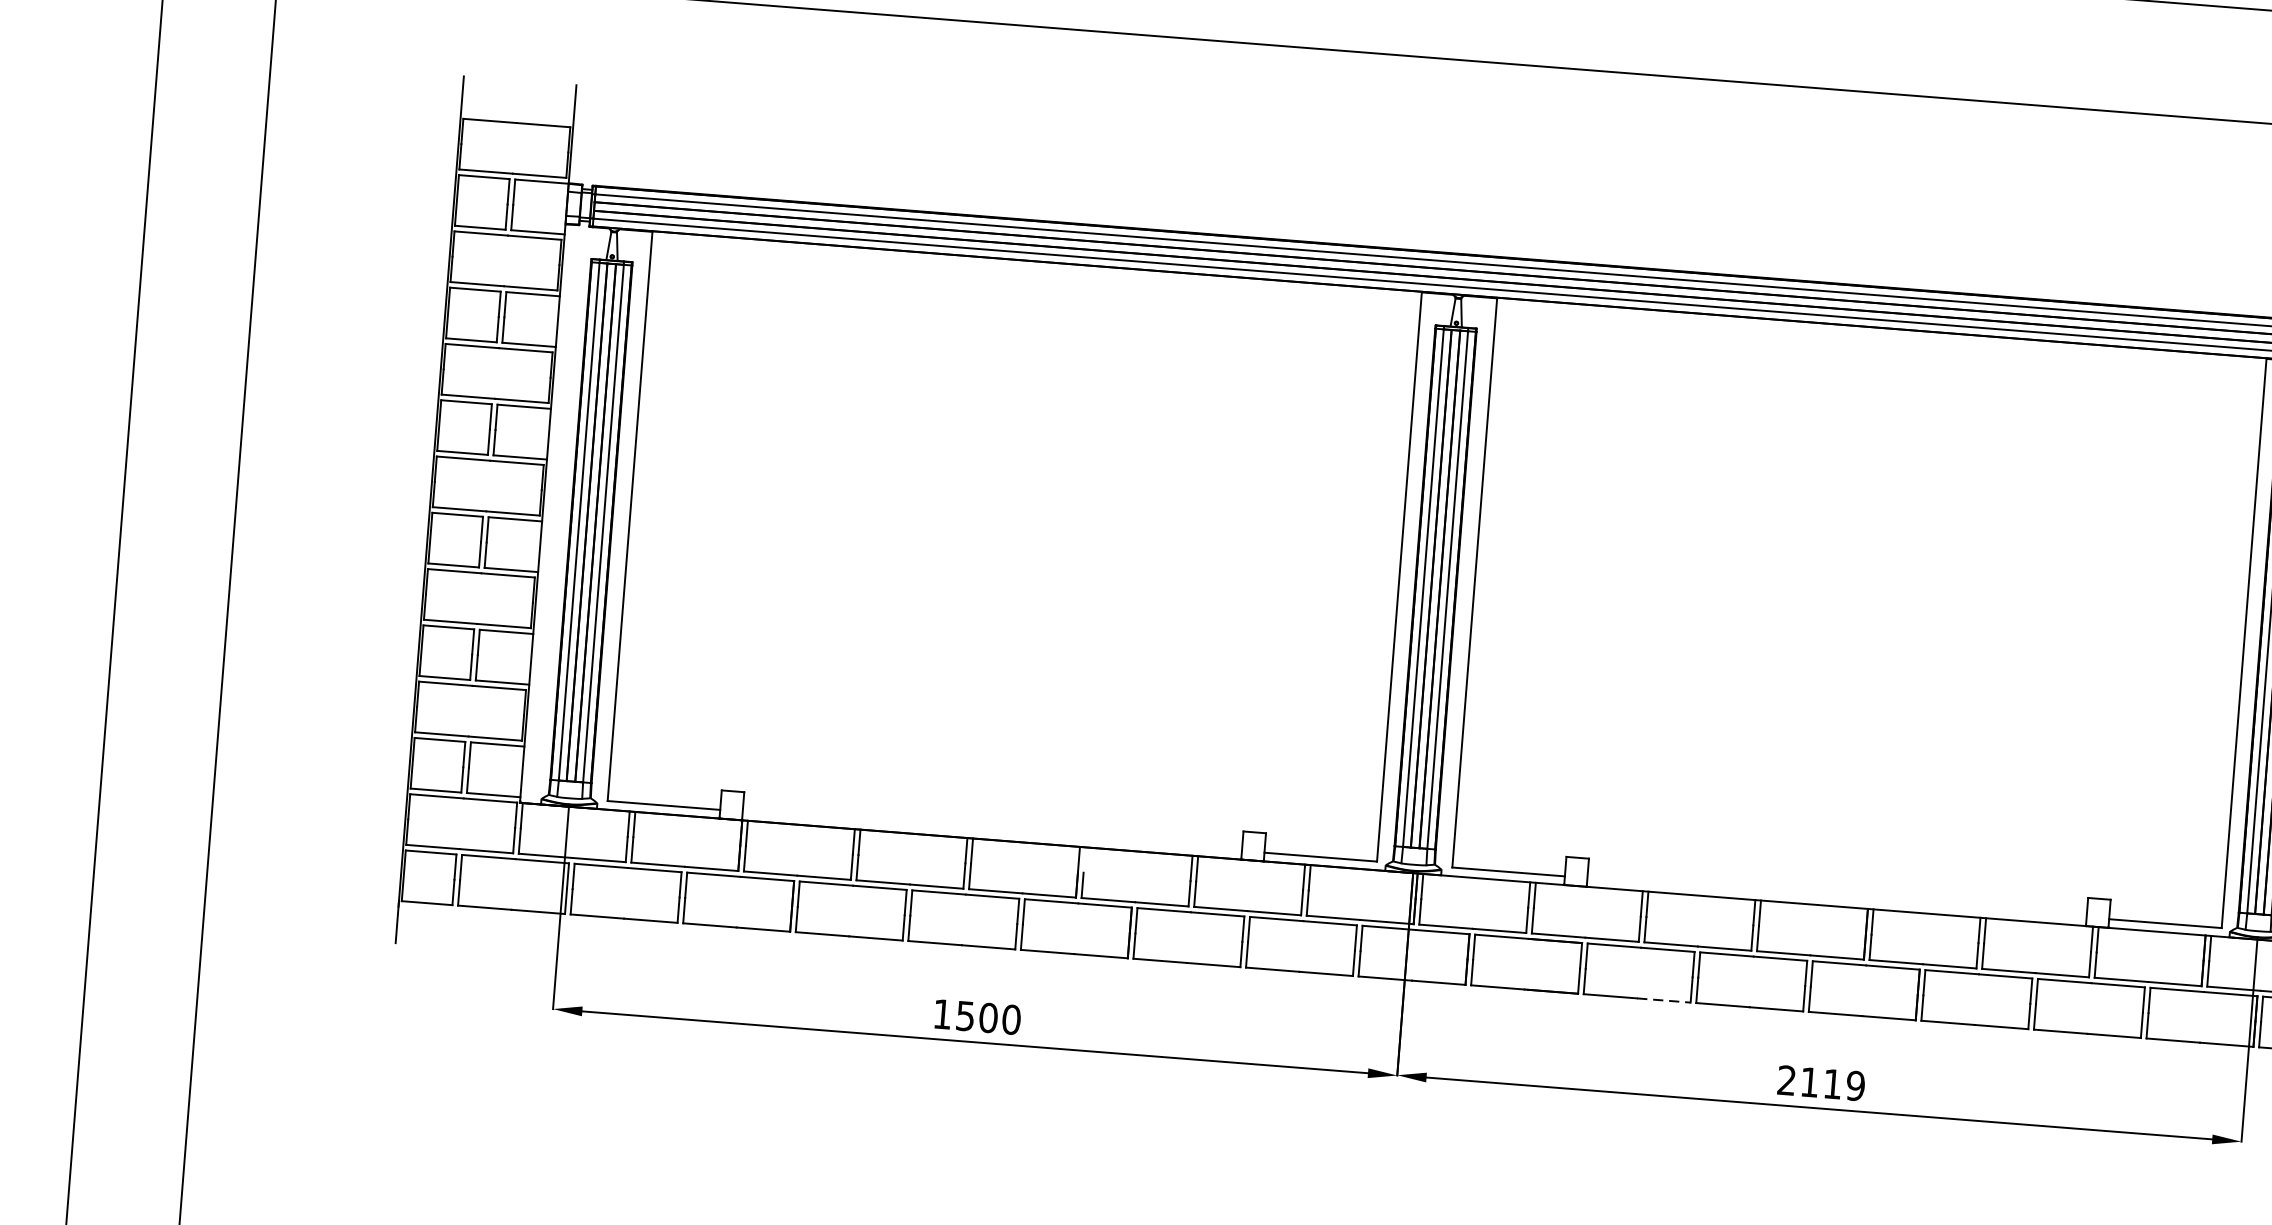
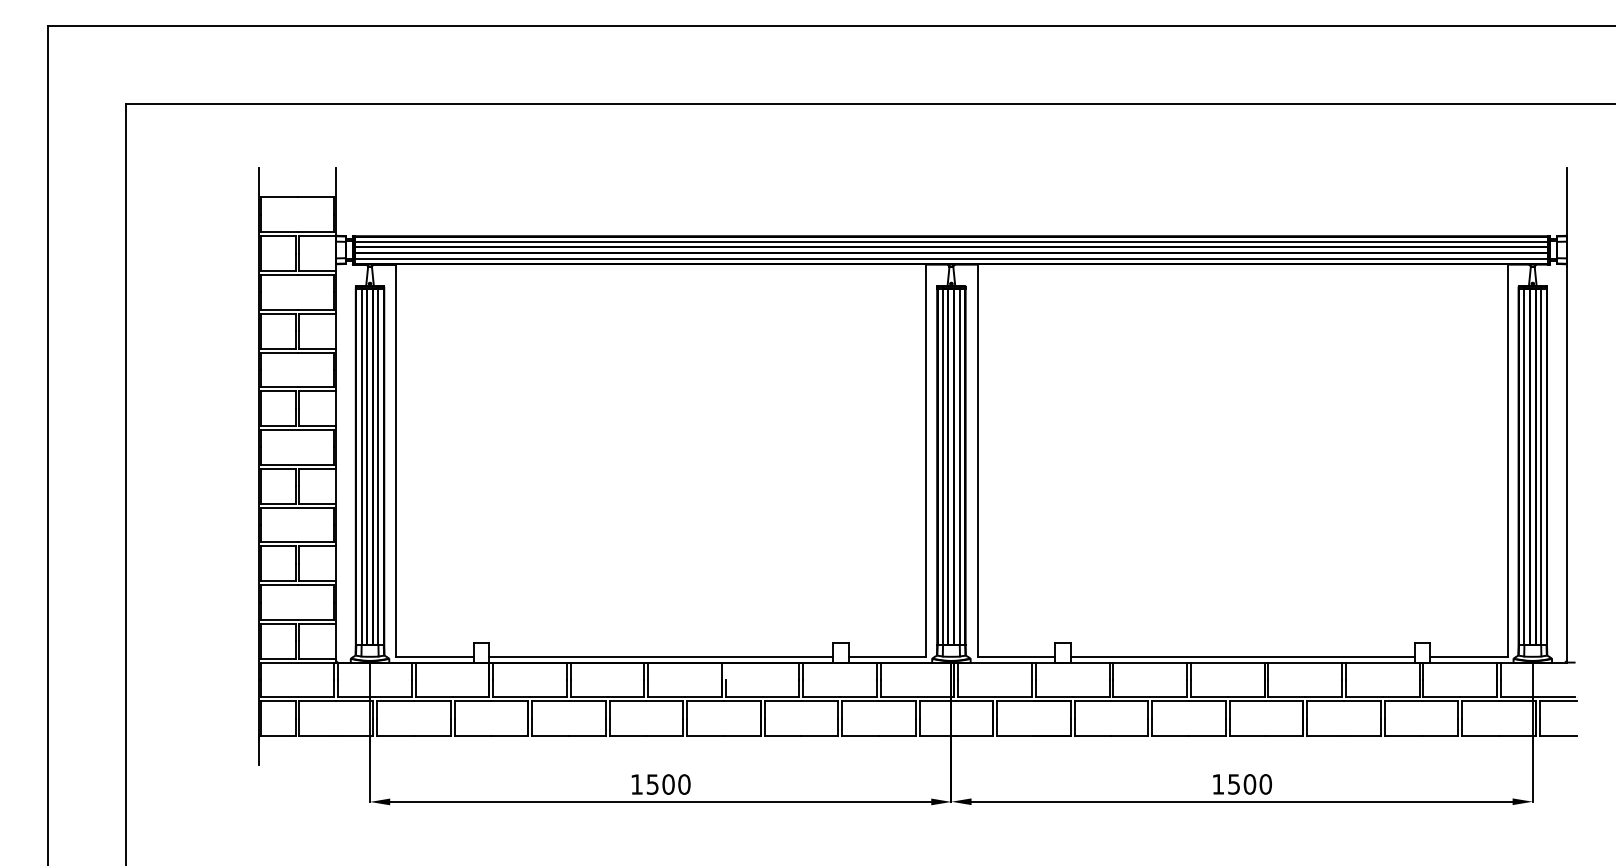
line: (992, 831) -> (661, 656), added
line: (1836, 897) -> (1242, 656), added
line: (1664, 1000) -> (1130, 736), dashed -> solid
text: (1820, 1083) -> (1241, 784), 2119 -> 1500

